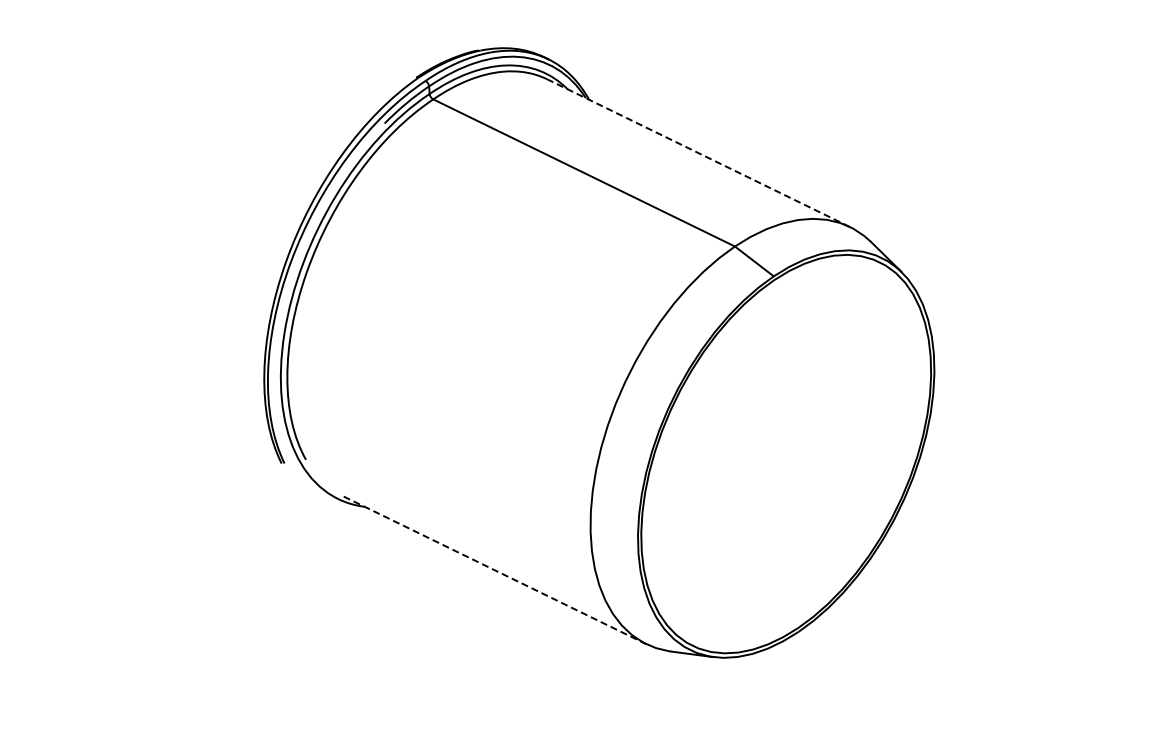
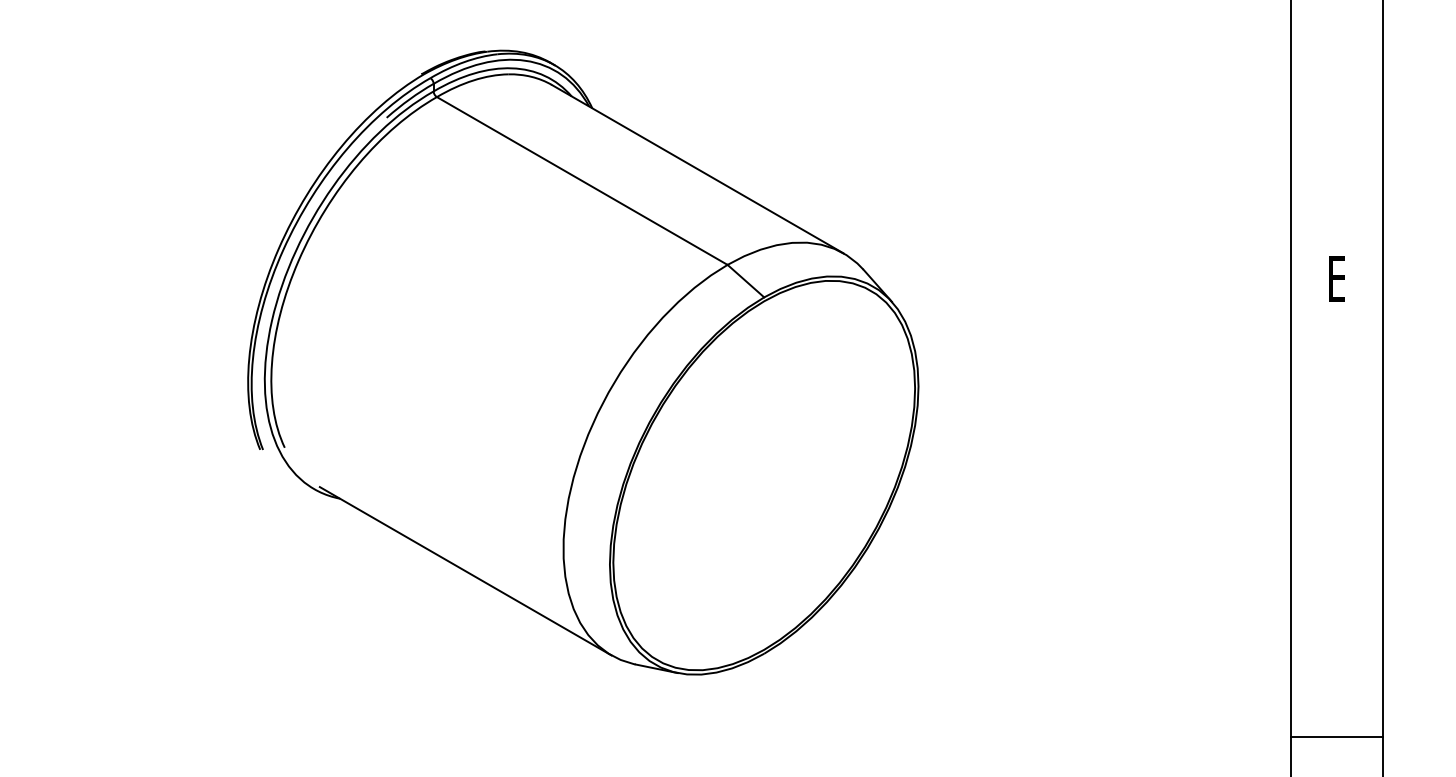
line: (698, 152) -> (697, 168), dashed -> solid
line: (495, 570) -> (466, 571), dashed -> solid

